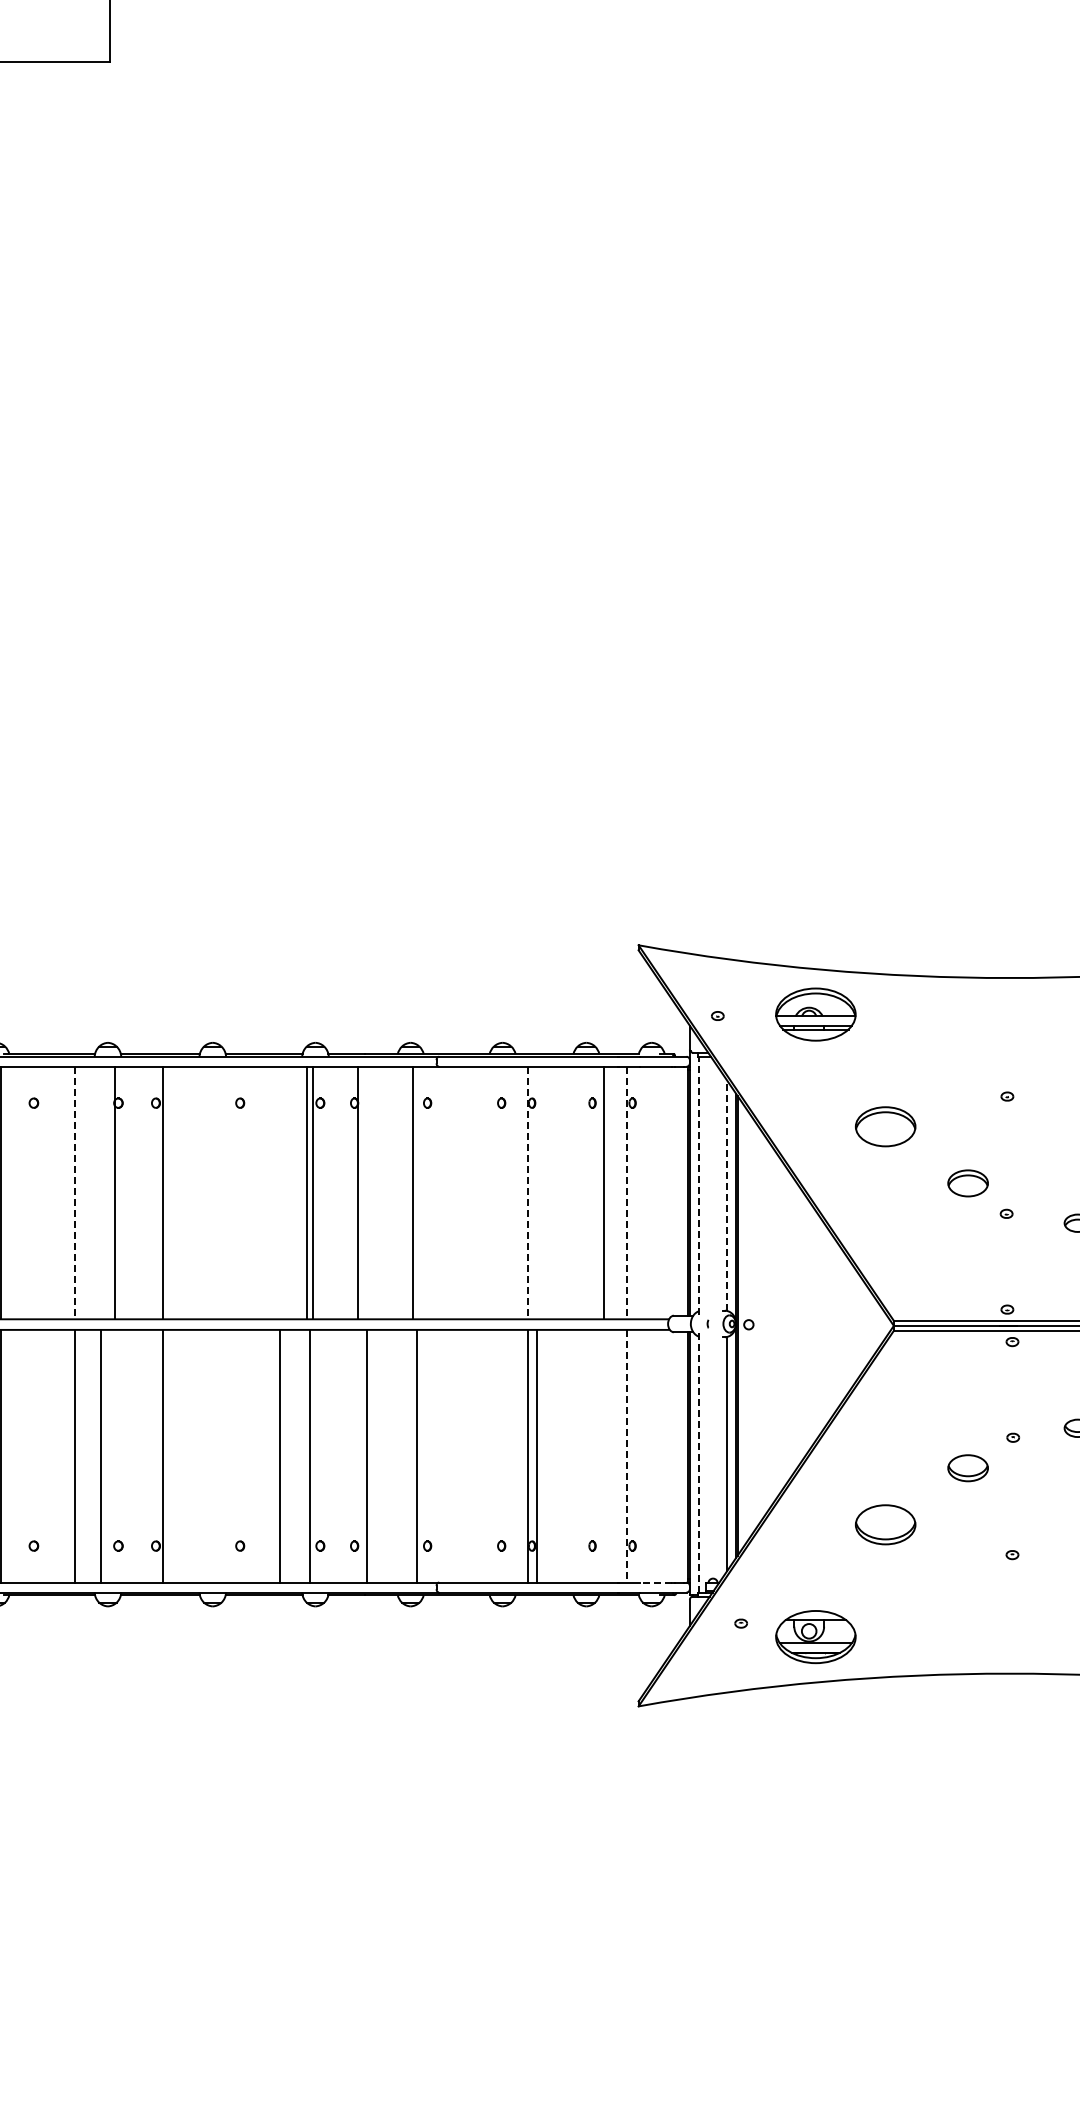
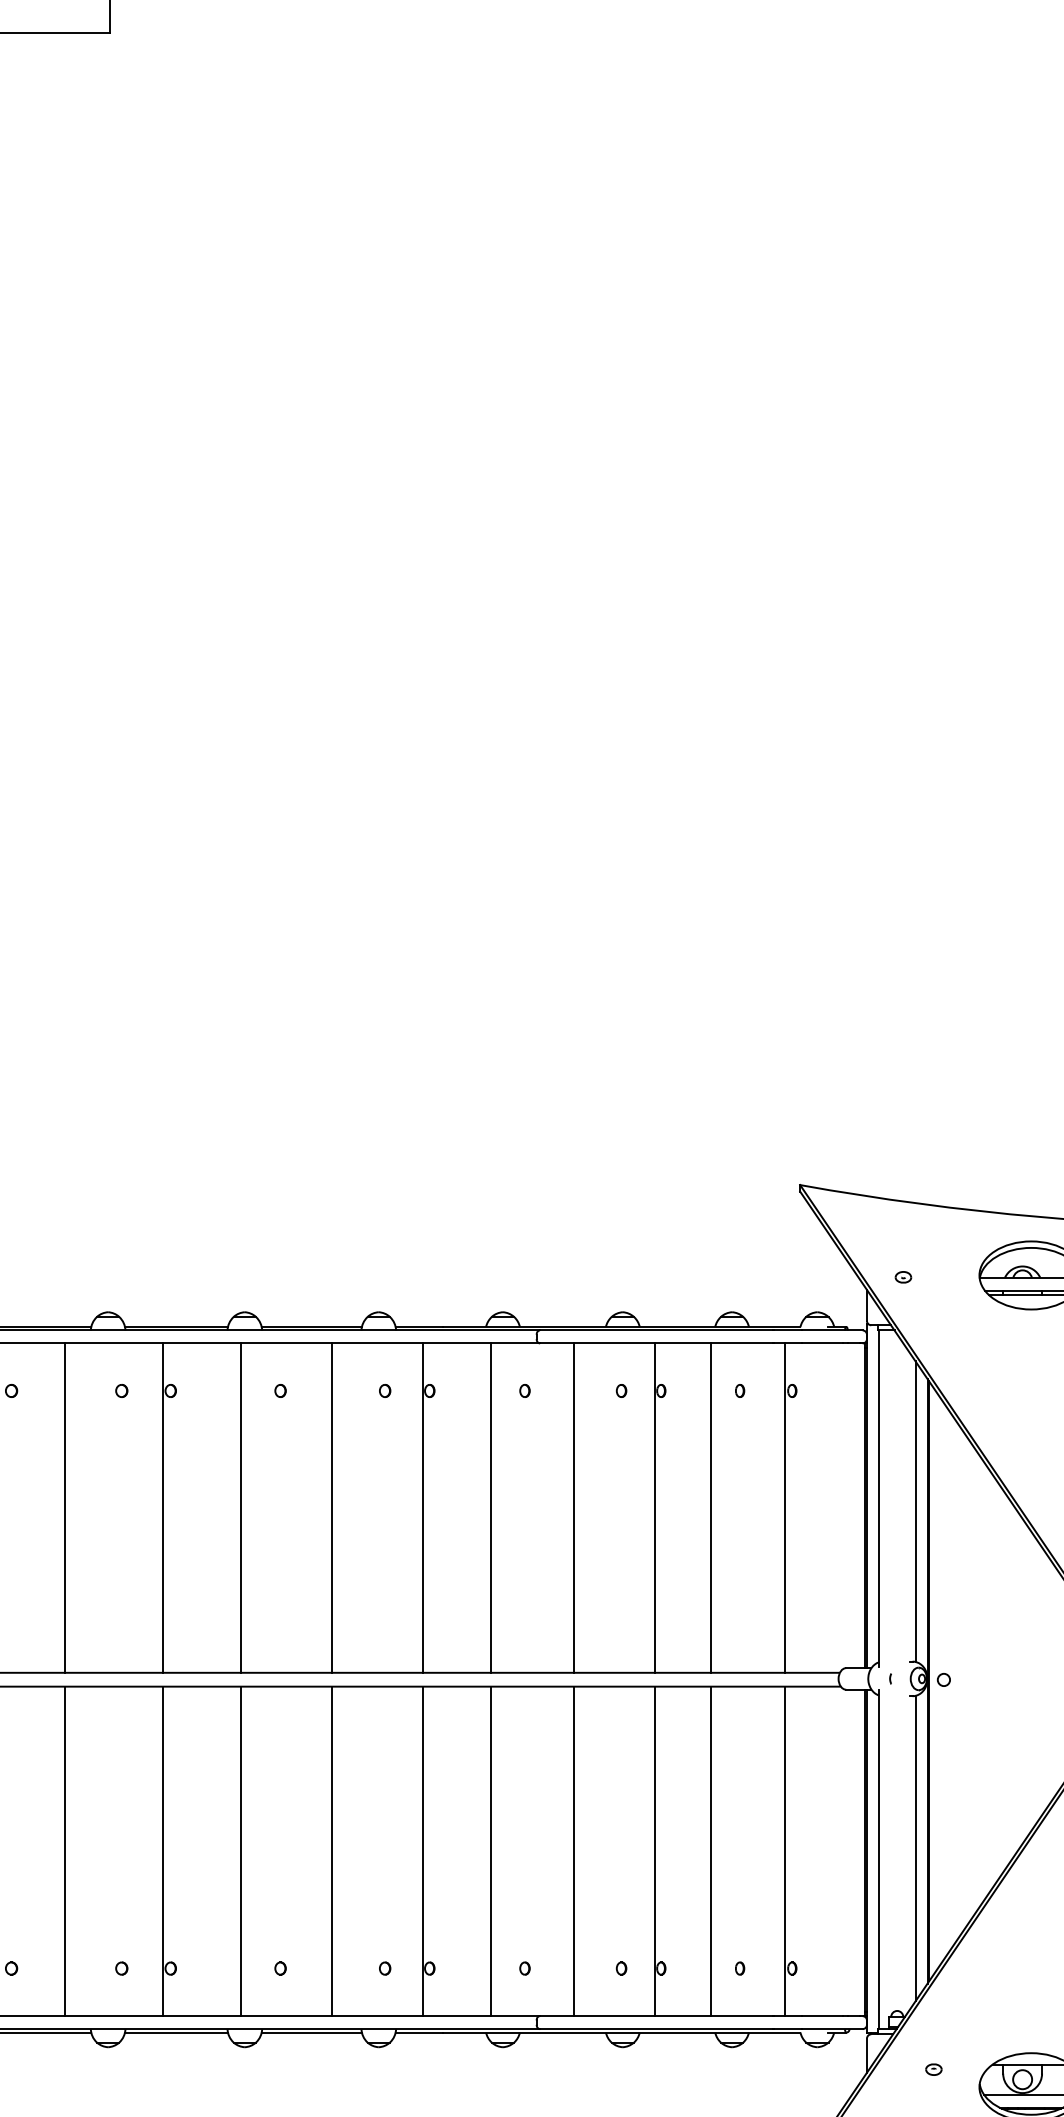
line: (699, 1185) -> (879, 1498), dashed -> solid
line: (114, 1192) -> (162, 1507), moved
line: (163, 1192) -> (241, 1507), moved
line: (307, 1192) -> (423, 1507), moved
line: (312, 1192) -> (331, 1507), moved
line: (358, 1192) -> (490, 1507), moved
line: (413, 1192) -> (574, 1507), moved
line: (604, 1192) -> (711, 1507), moved
line: (75, 1193) -> (65, 1508), dashed -> solid
line: (527, 1193) -> (655, 1508), dashed -> solid
line: (627, 1193) -> (785, 1508), dashed -> solid
line: (727, 1195) -> (916, 1511), dashed -> solid
line: (100, 1455) -> (162, 1850), moved
line: (163, 1455) -> (241, 1850), moved
line: (310, 1455) -> (423, 1850), moved
line: (367, 1455) -> (490, 1850), moved
line: (417, 1455) -> (574, 1850), moved
line: (537, 1455) -> (711, 1850), moved
line: (627, 1456) -> (785, 1851), dashed -> solid
line: (699, 1462) -> (879, 1859), dashed -> solid
line: (655, 1582) -> (822, 2016), dashed -> solid

